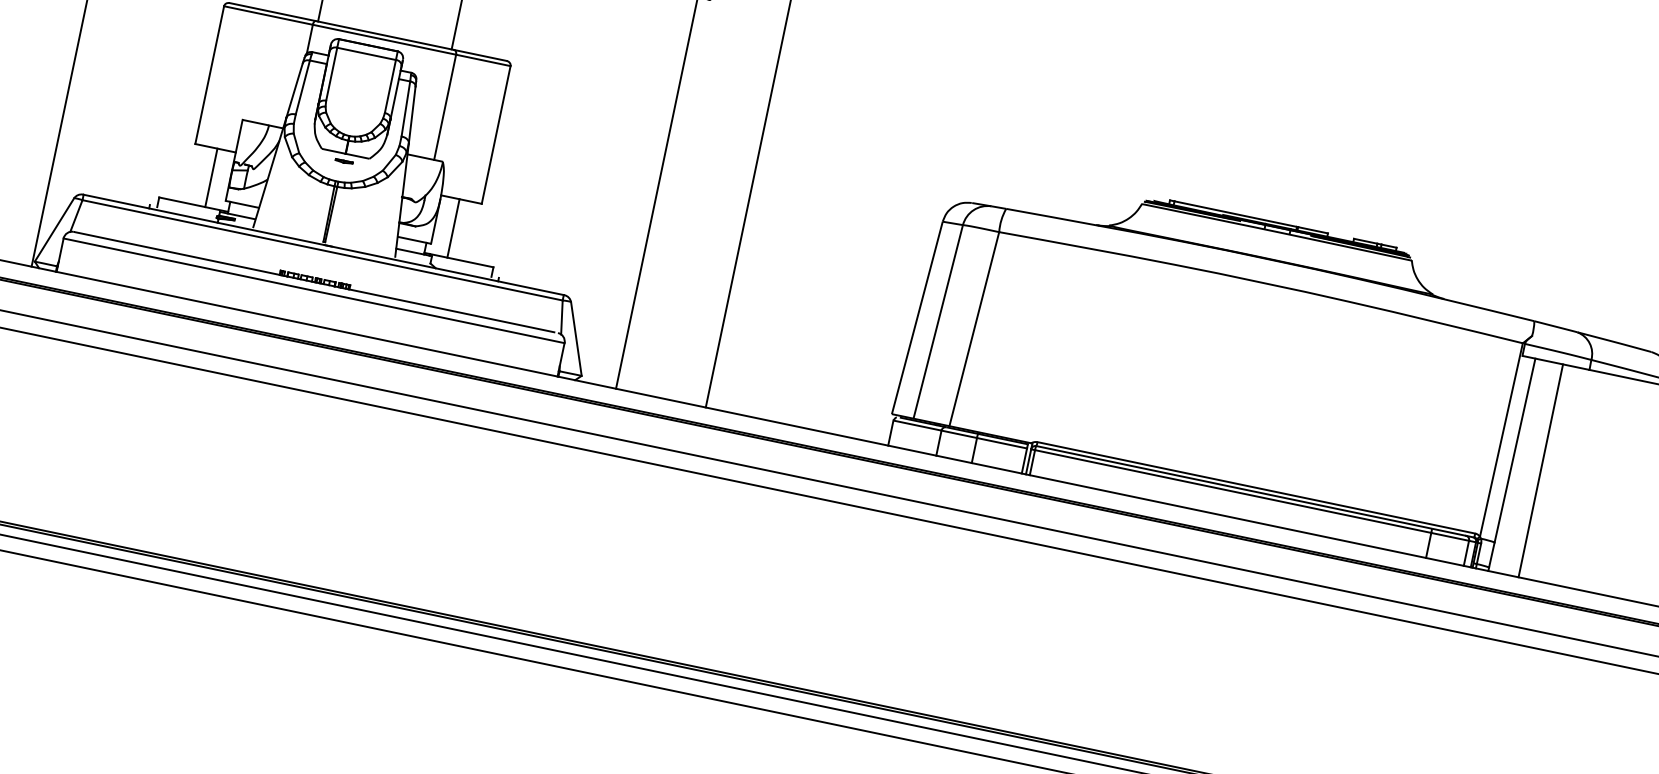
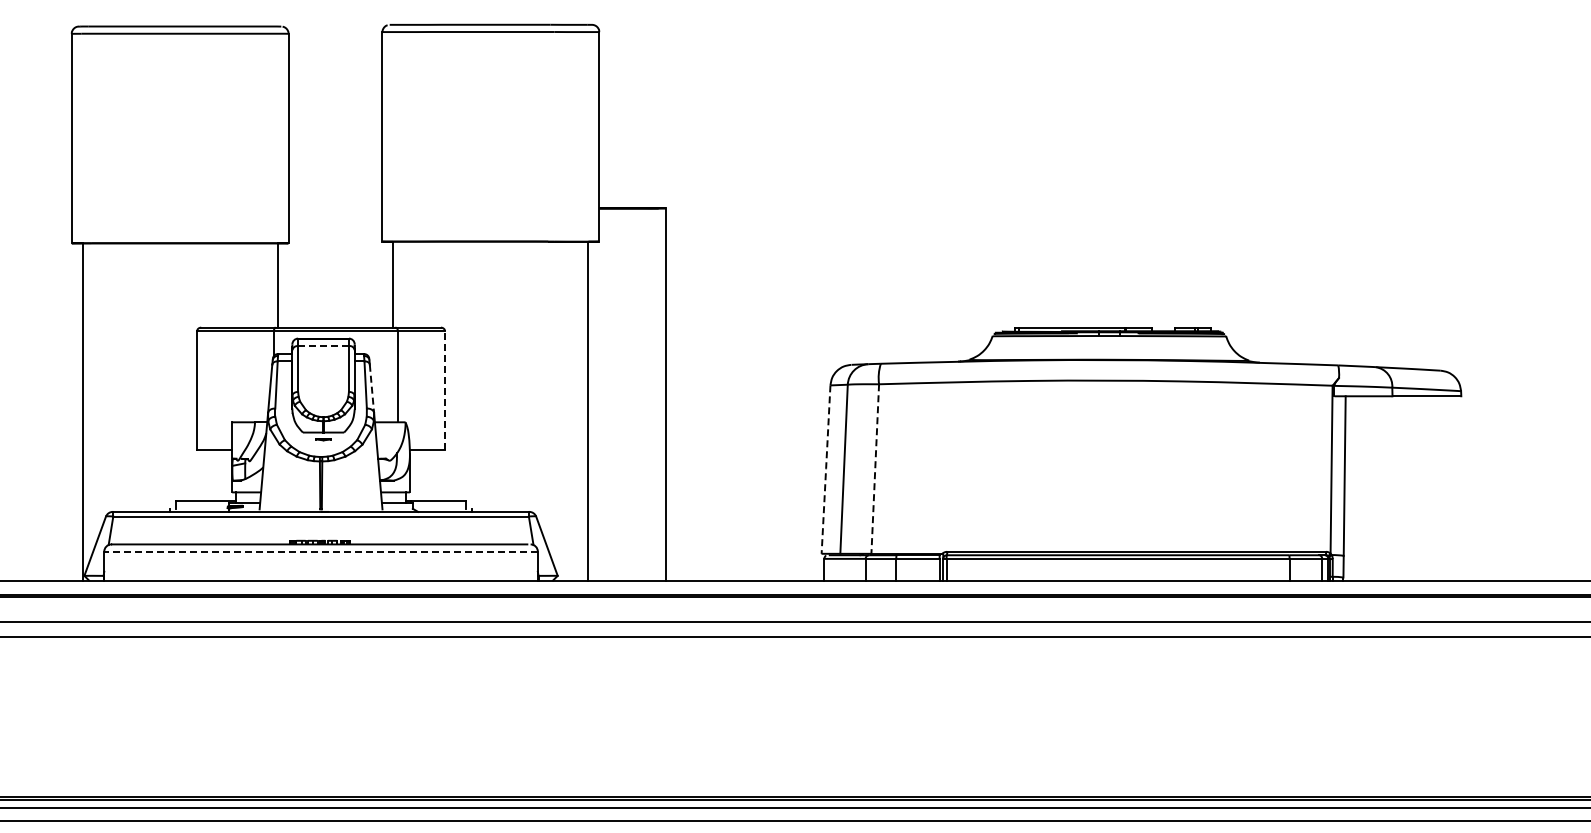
line: (366, 54) -> (323, 346), solid -> dashed
line: (412, 115) -> (372, 389), solid -> dashed
line: (496, 134) -> (445, 390), solid -> dashed
line: (211, 177) -> (216, 475), removed
line: (453, 228) -> (425, 475), removed
line: (314, 290) -> (321, 551), solid -> dashed
line: (917, 317) -> (826, 469), solid -> dashed
line: (974, 329) -> (875, 469), solid -> dashed
line: (1540, 470) -> (1369, 488), removed

